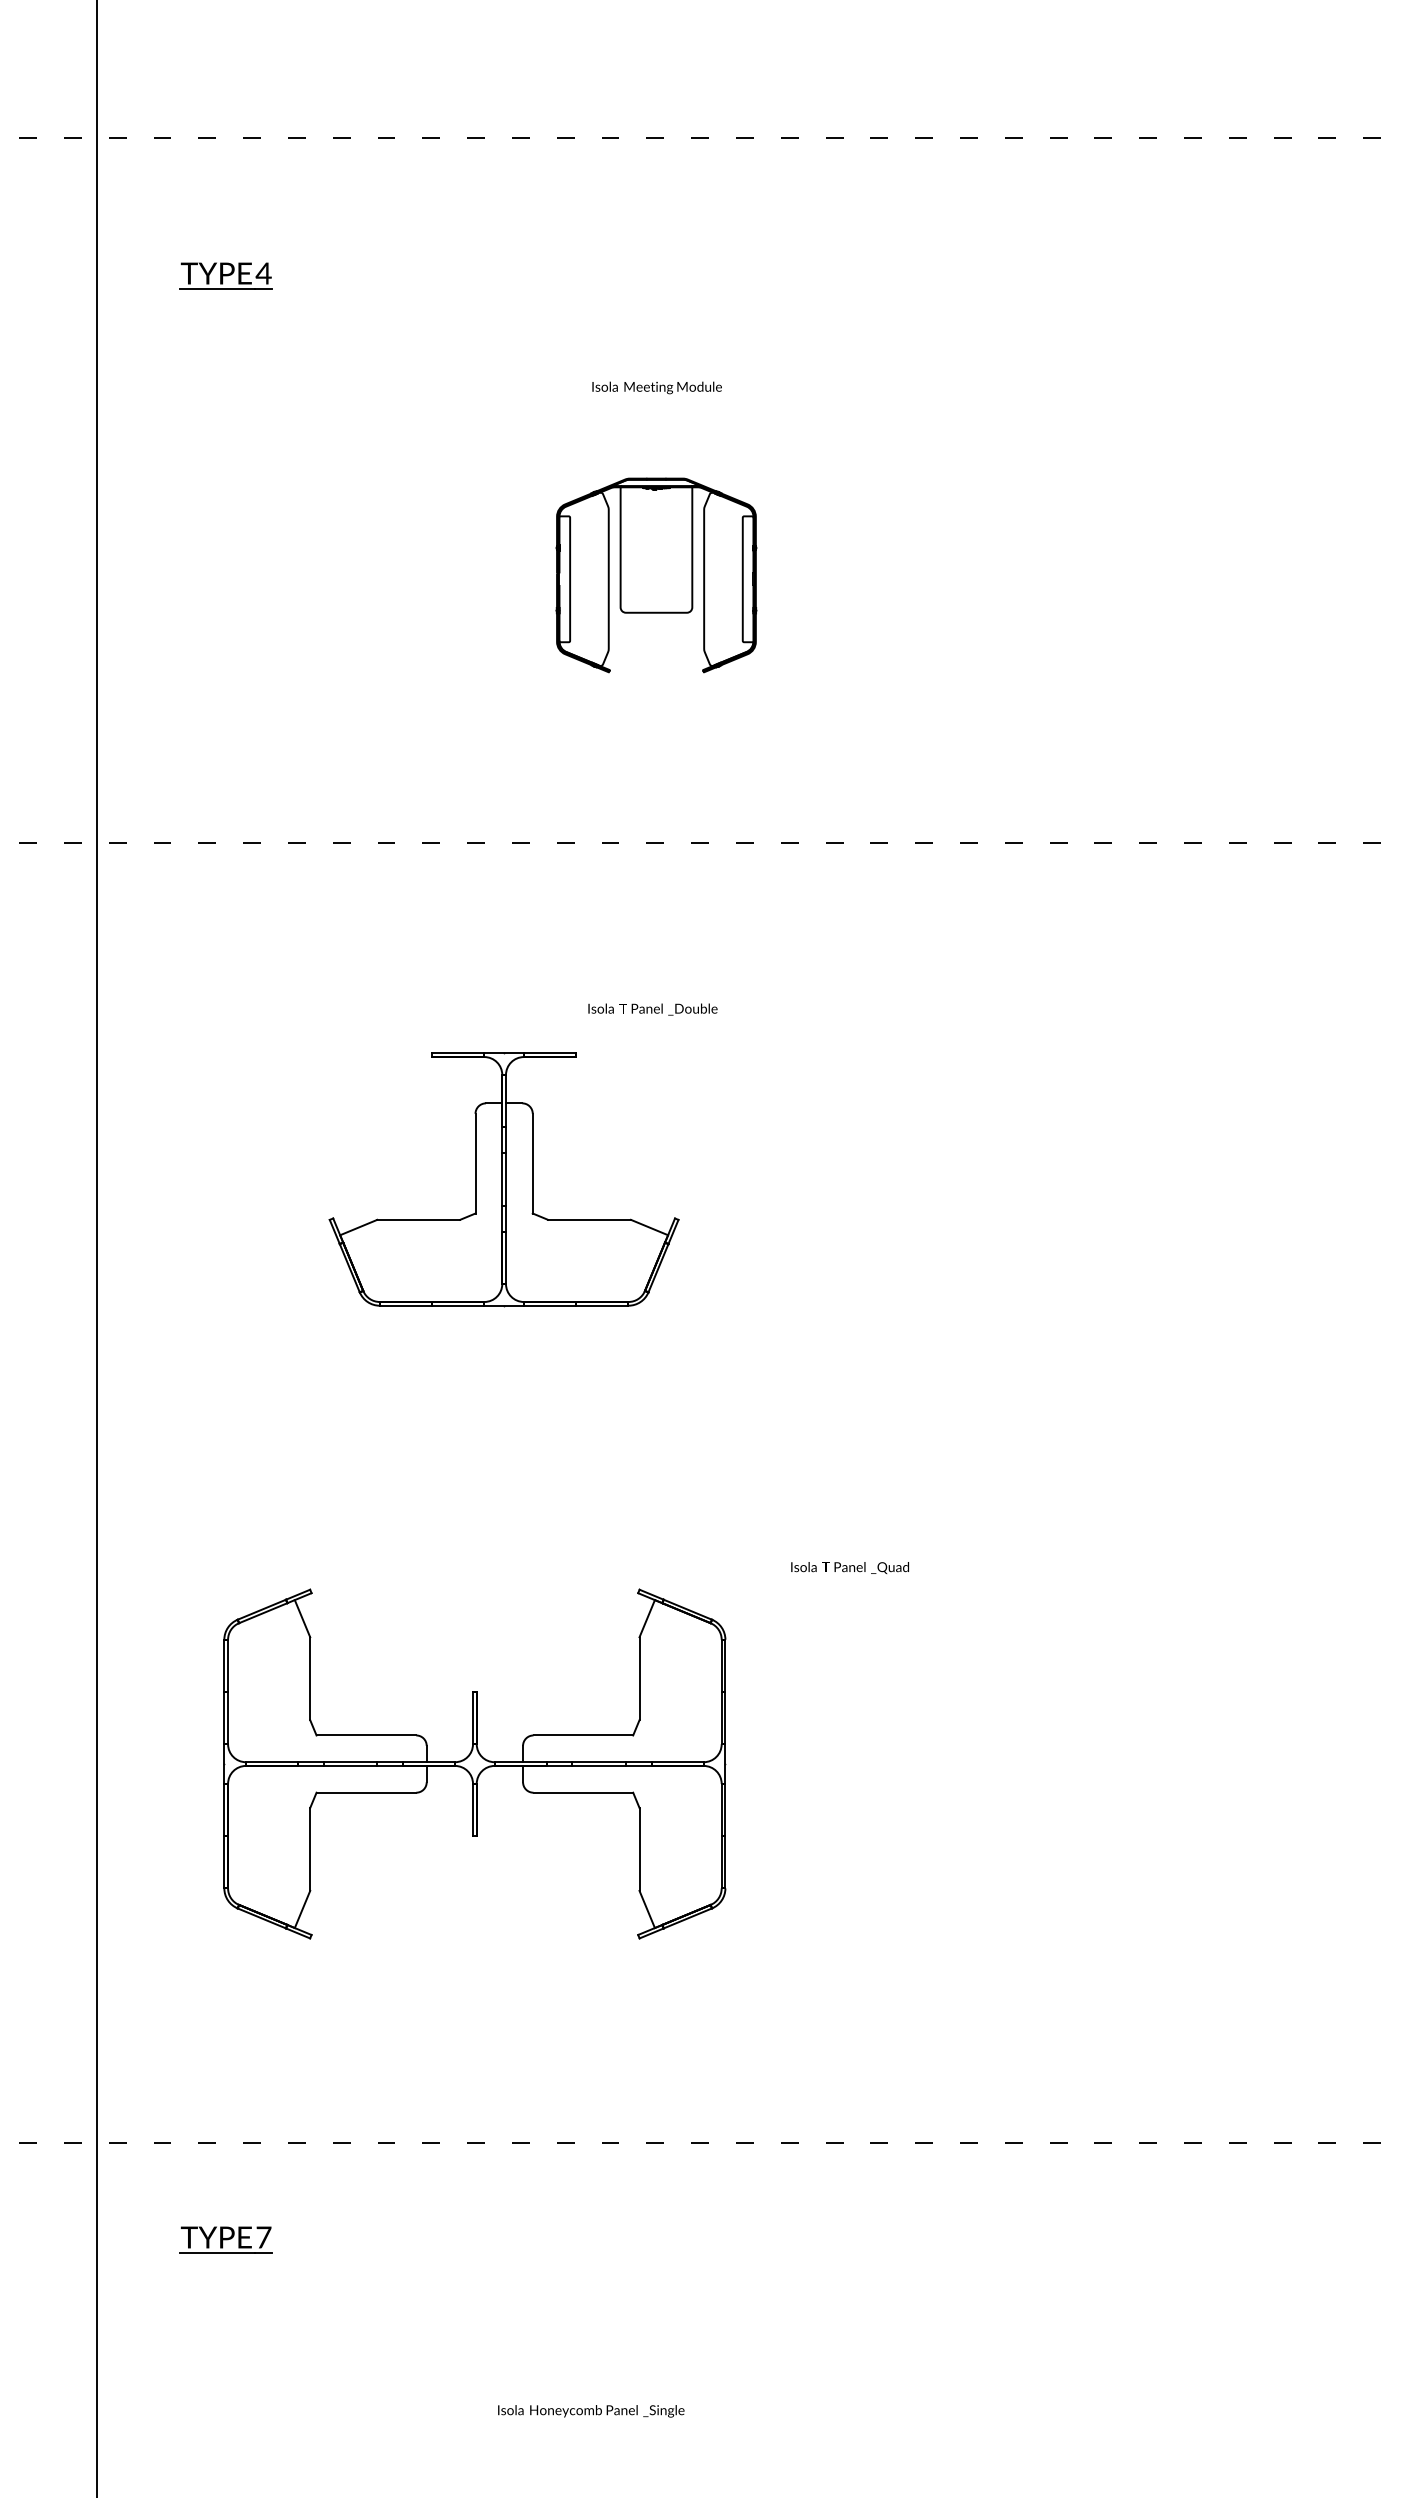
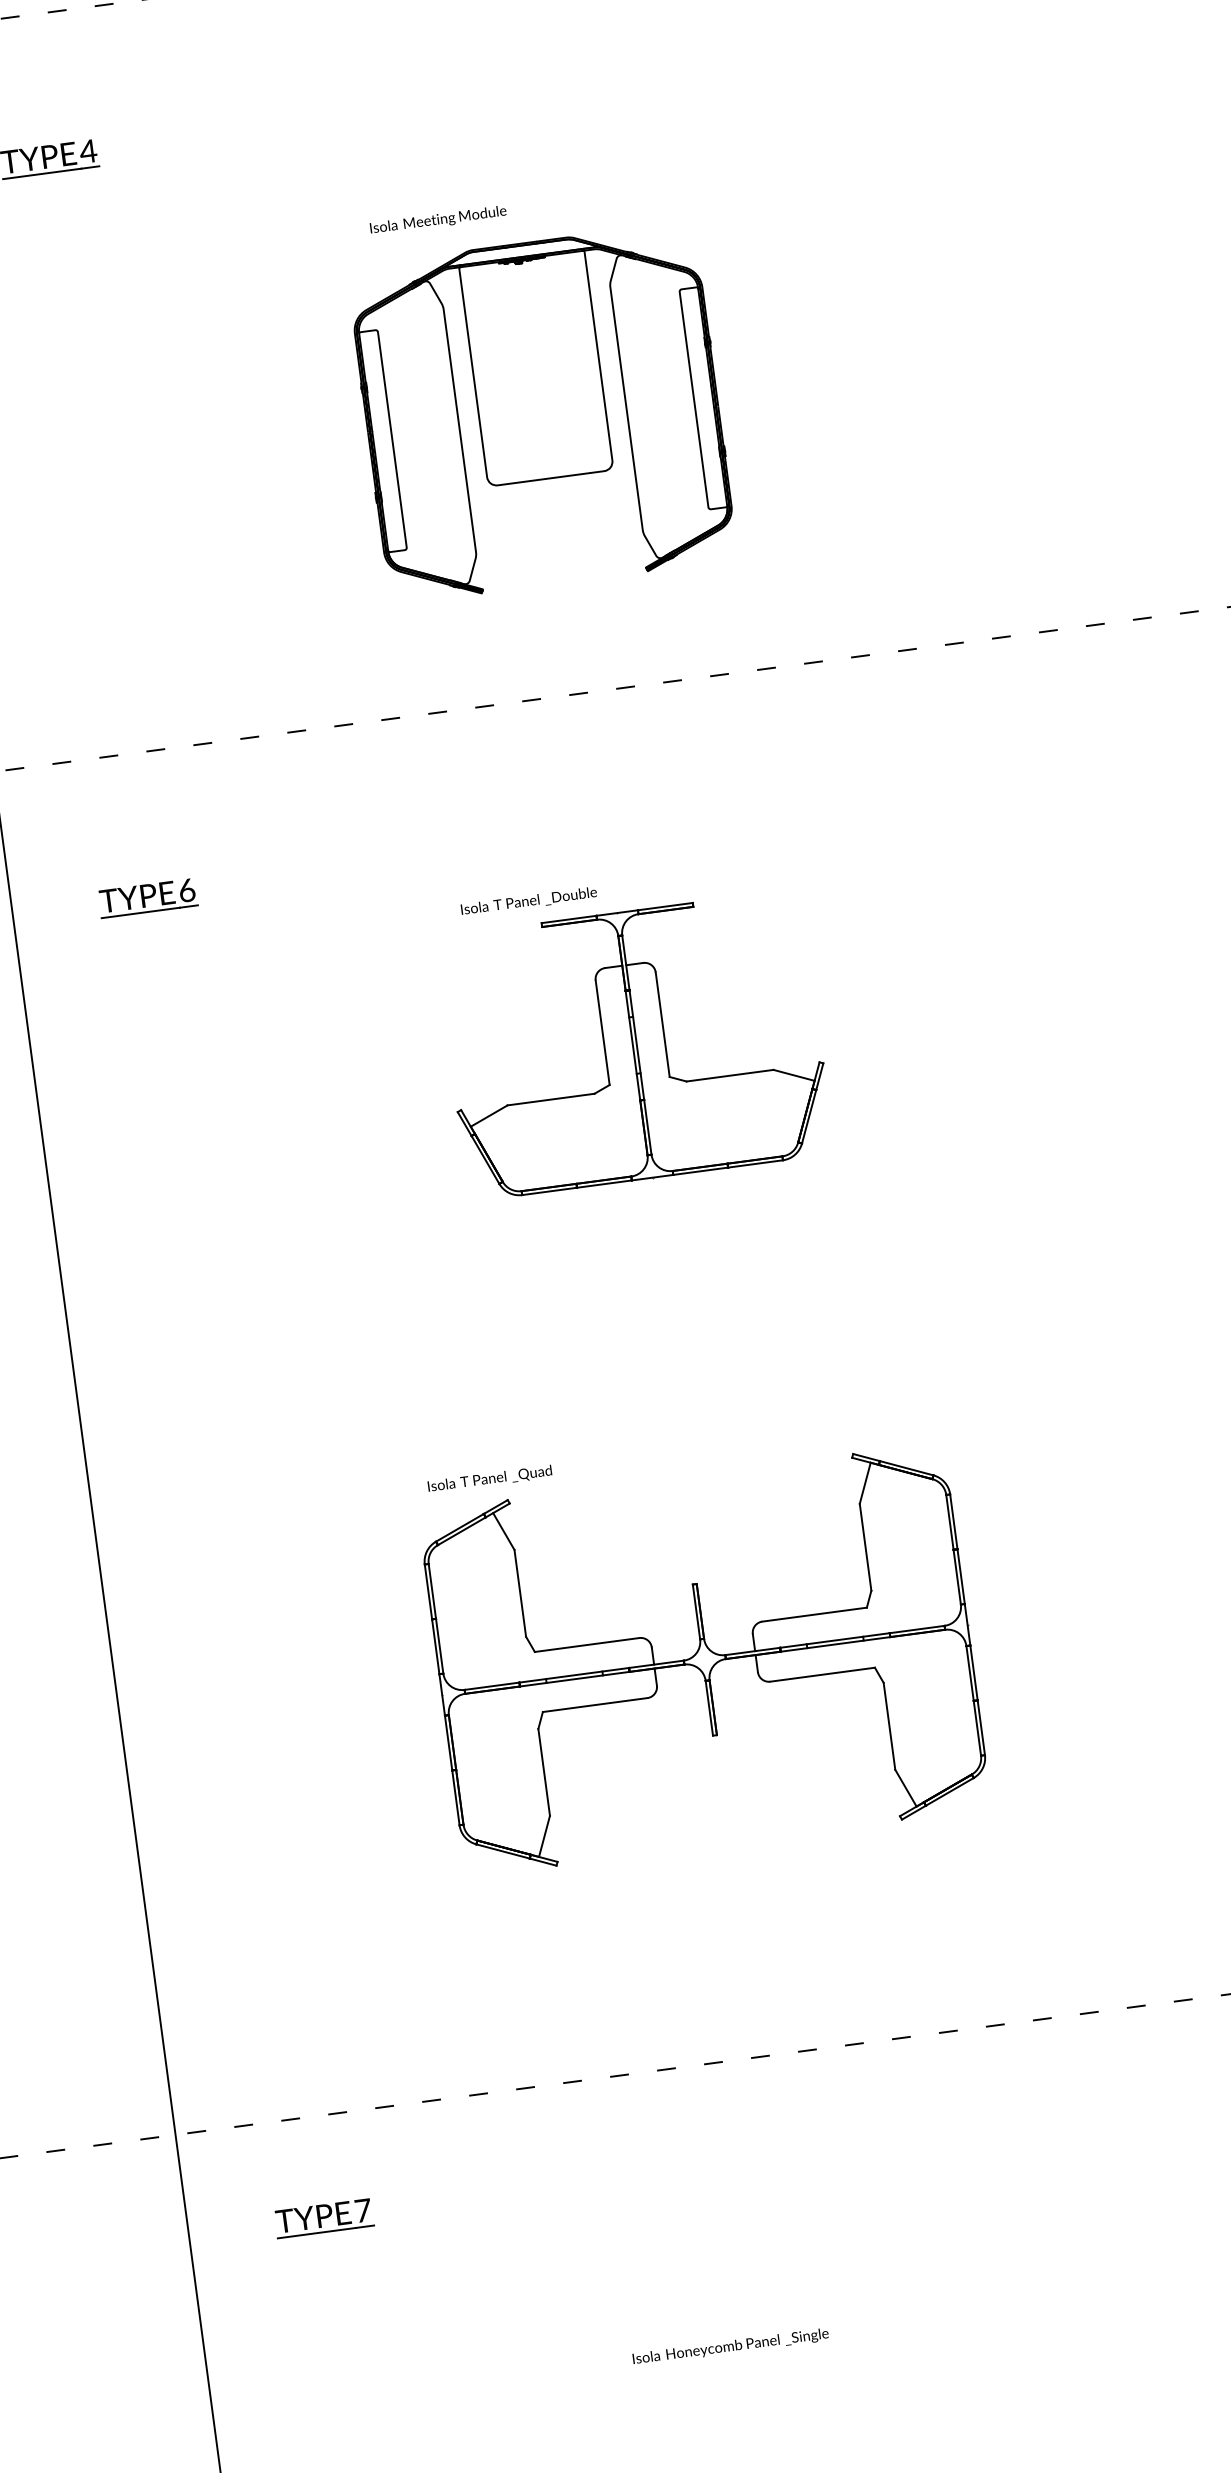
text: (656, 387) -> (437, 220), moved
part: (656, 575) -> (542, 413), size x1.67
part: (225, 980) -> (147, 898), added
text: (652, 1009) -> (528, 901), moved
part: (503, 1179) -> (634, 1045), moved
text: (849, 1567) -> (489, 1478), moved
part: (474, 1763) -> (704, 1659), moved

